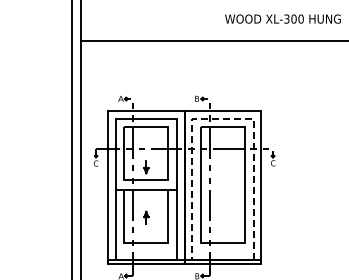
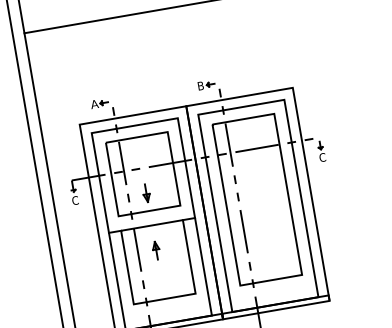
line: (222, 118) -> (241, 107), dashed -> solid
part: (146, 217) -> (156, 249), moved

